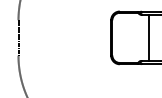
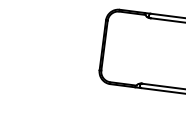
line: (148, 37) -> (155, 51), removed

